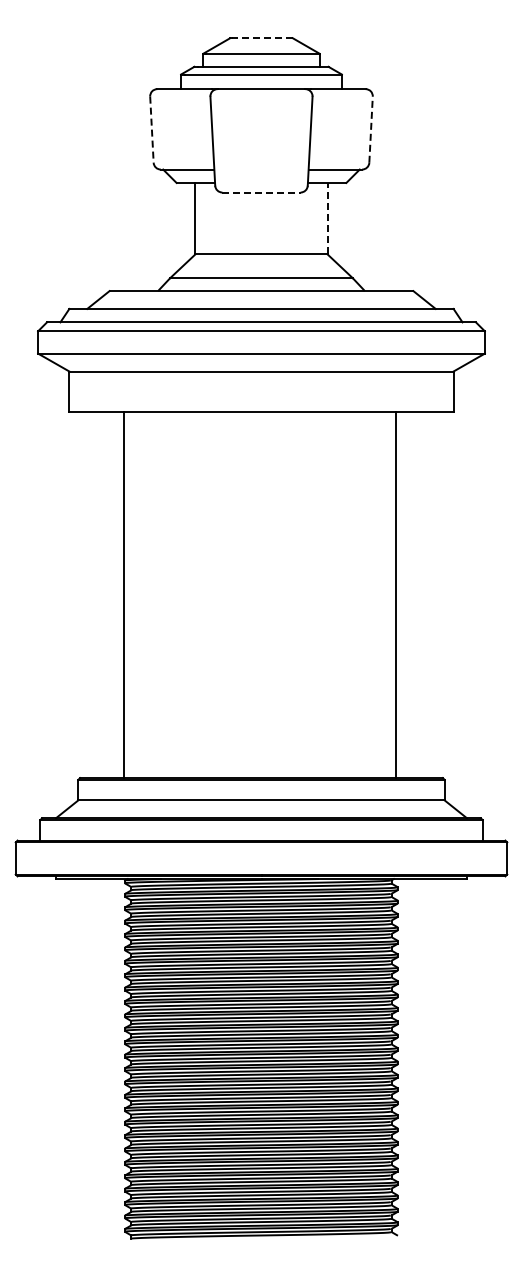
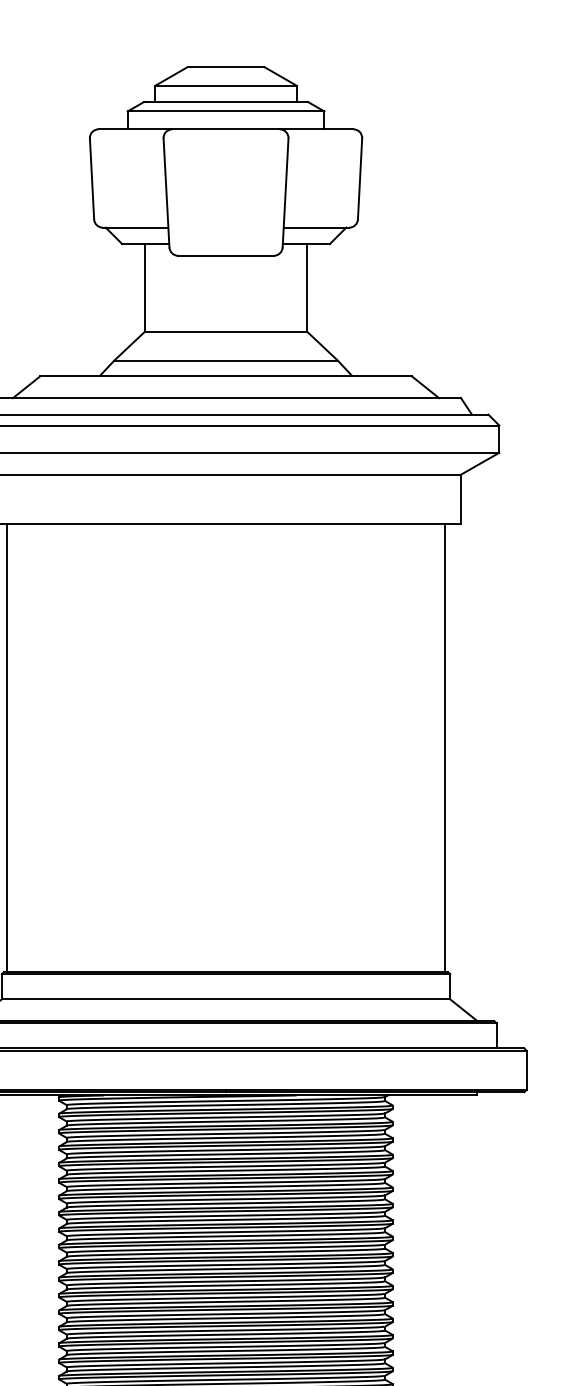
line: (262, 38) -> (227, 67), dashed -> solid
line: (371, 129) -> (360, 178), dashed -> solid
line: (151, 130) -> (91, 179), dashed -> solid
line: (261, 192) -> (226, 255), dashed -> solid
line: (327, 218) -> (306, 287), dashed -> solid
line: (123, 594) -> (7, 747), moved
line: (396, 594) -> (444, 747), moved

